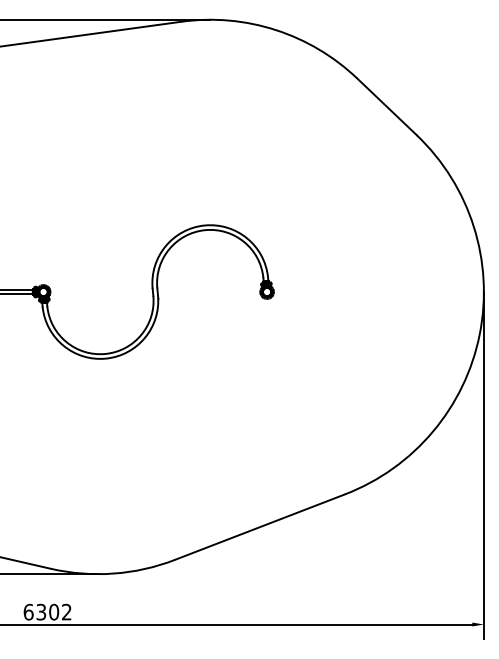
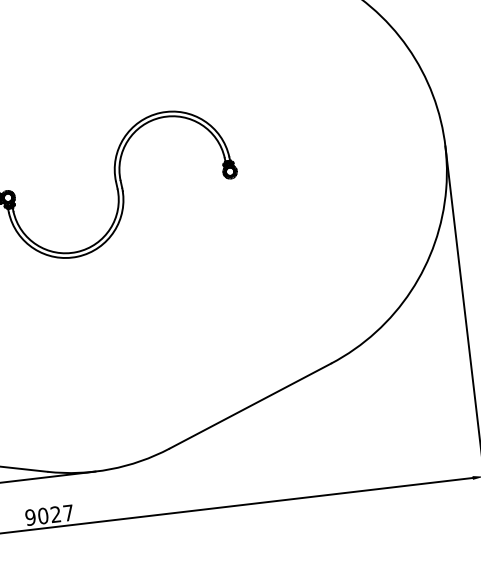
text: (47, 611) -> (49, 514), 6302 -> 9027

